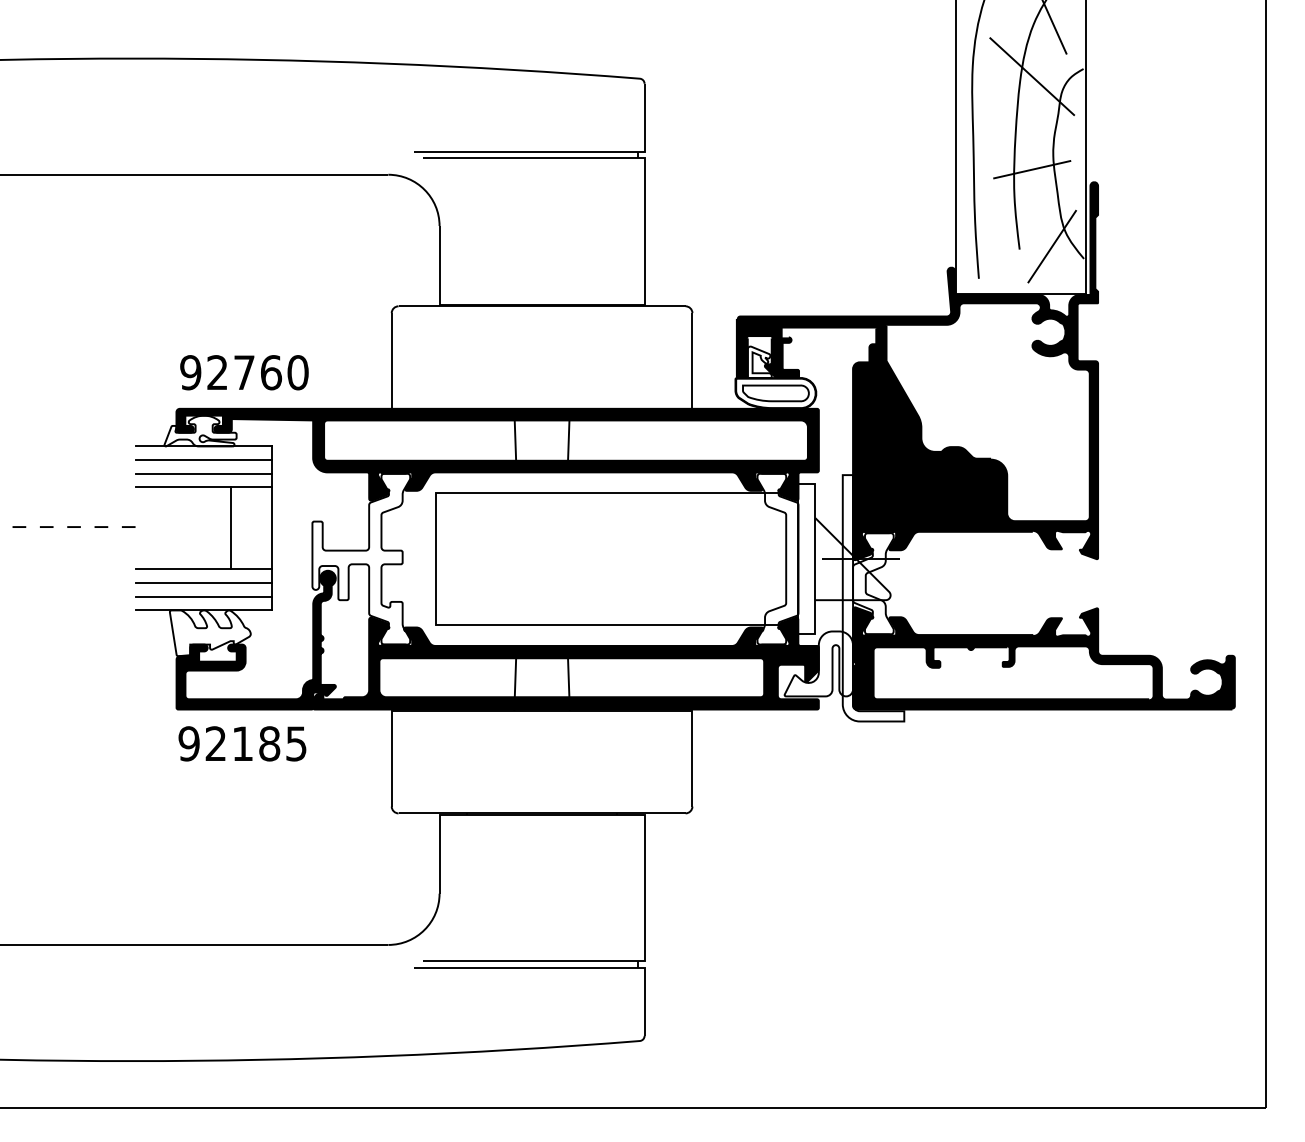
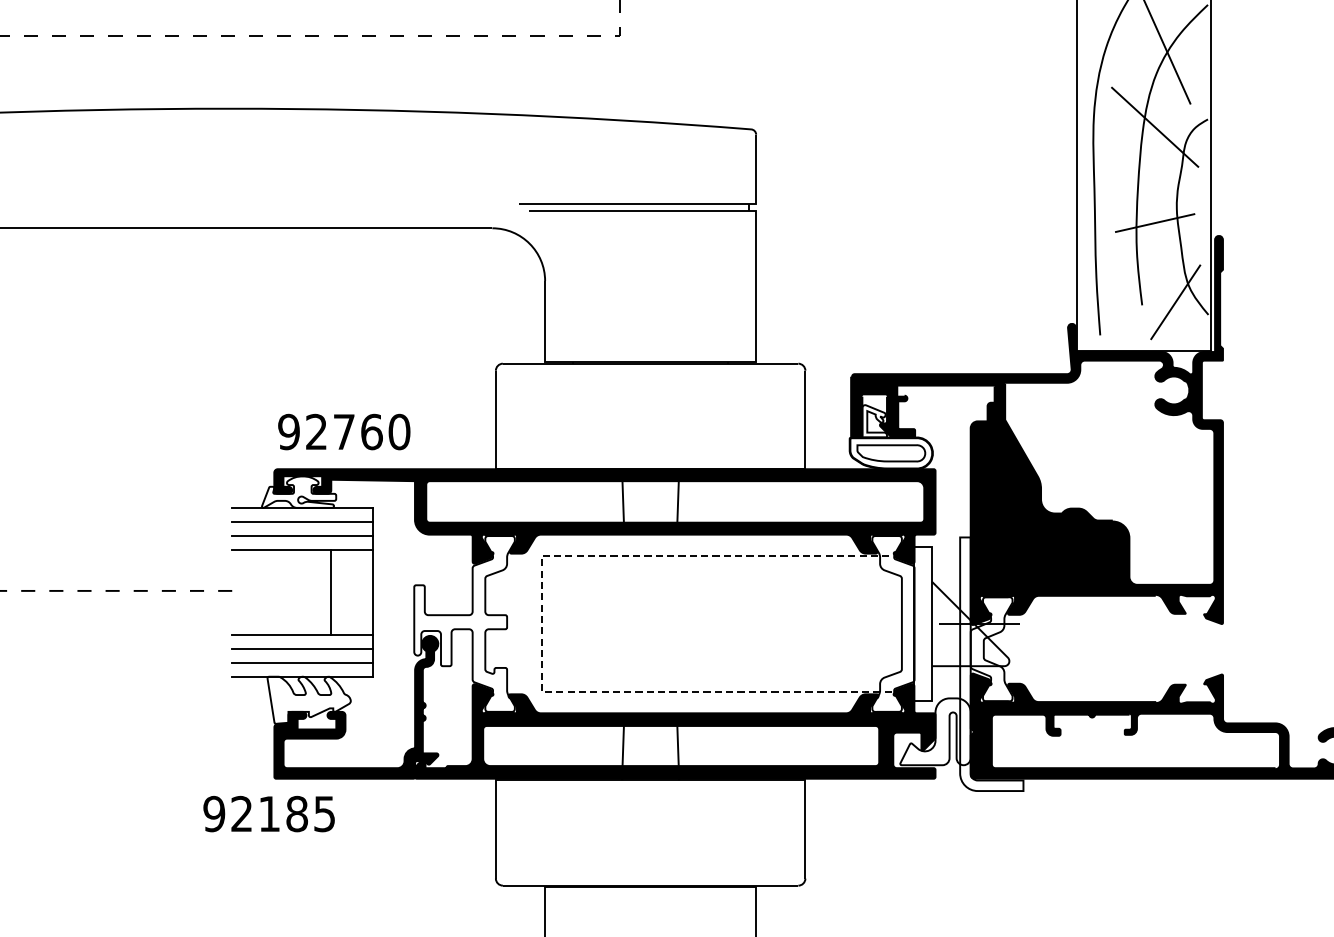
line: (436, 559) -> (541, 624), solid -> dashed
text: (242, 743) -> (269, 813), moved

